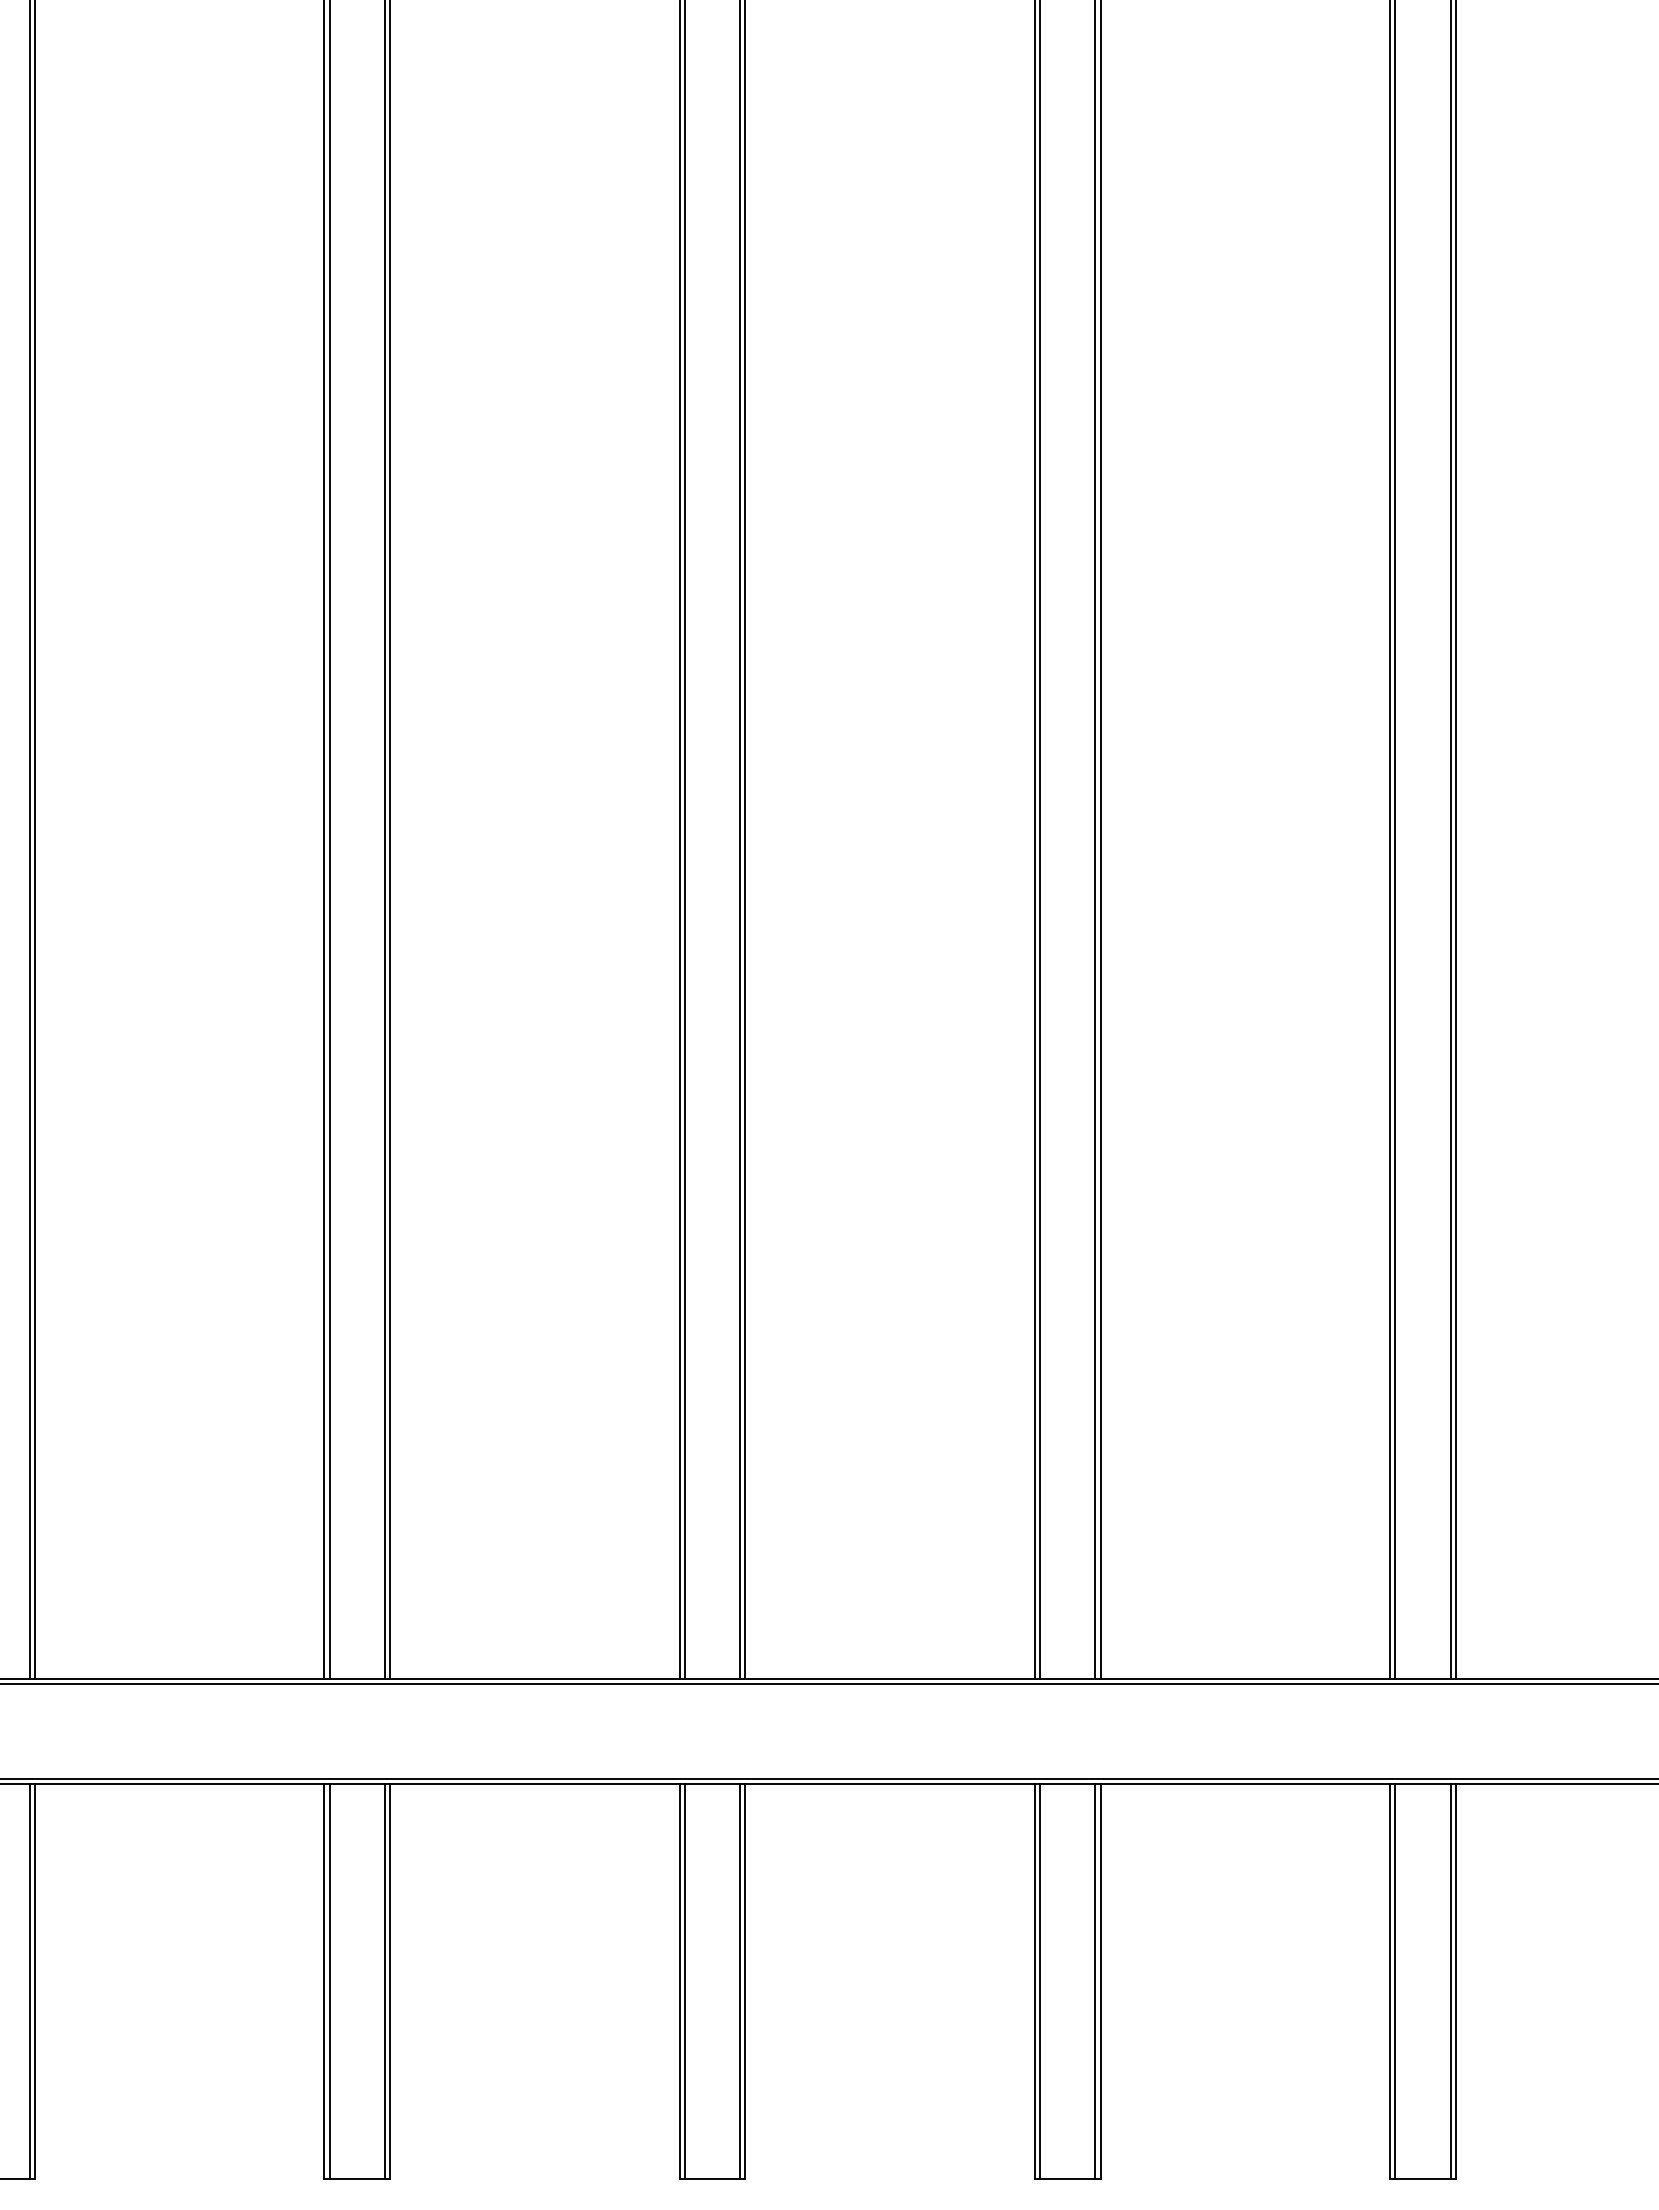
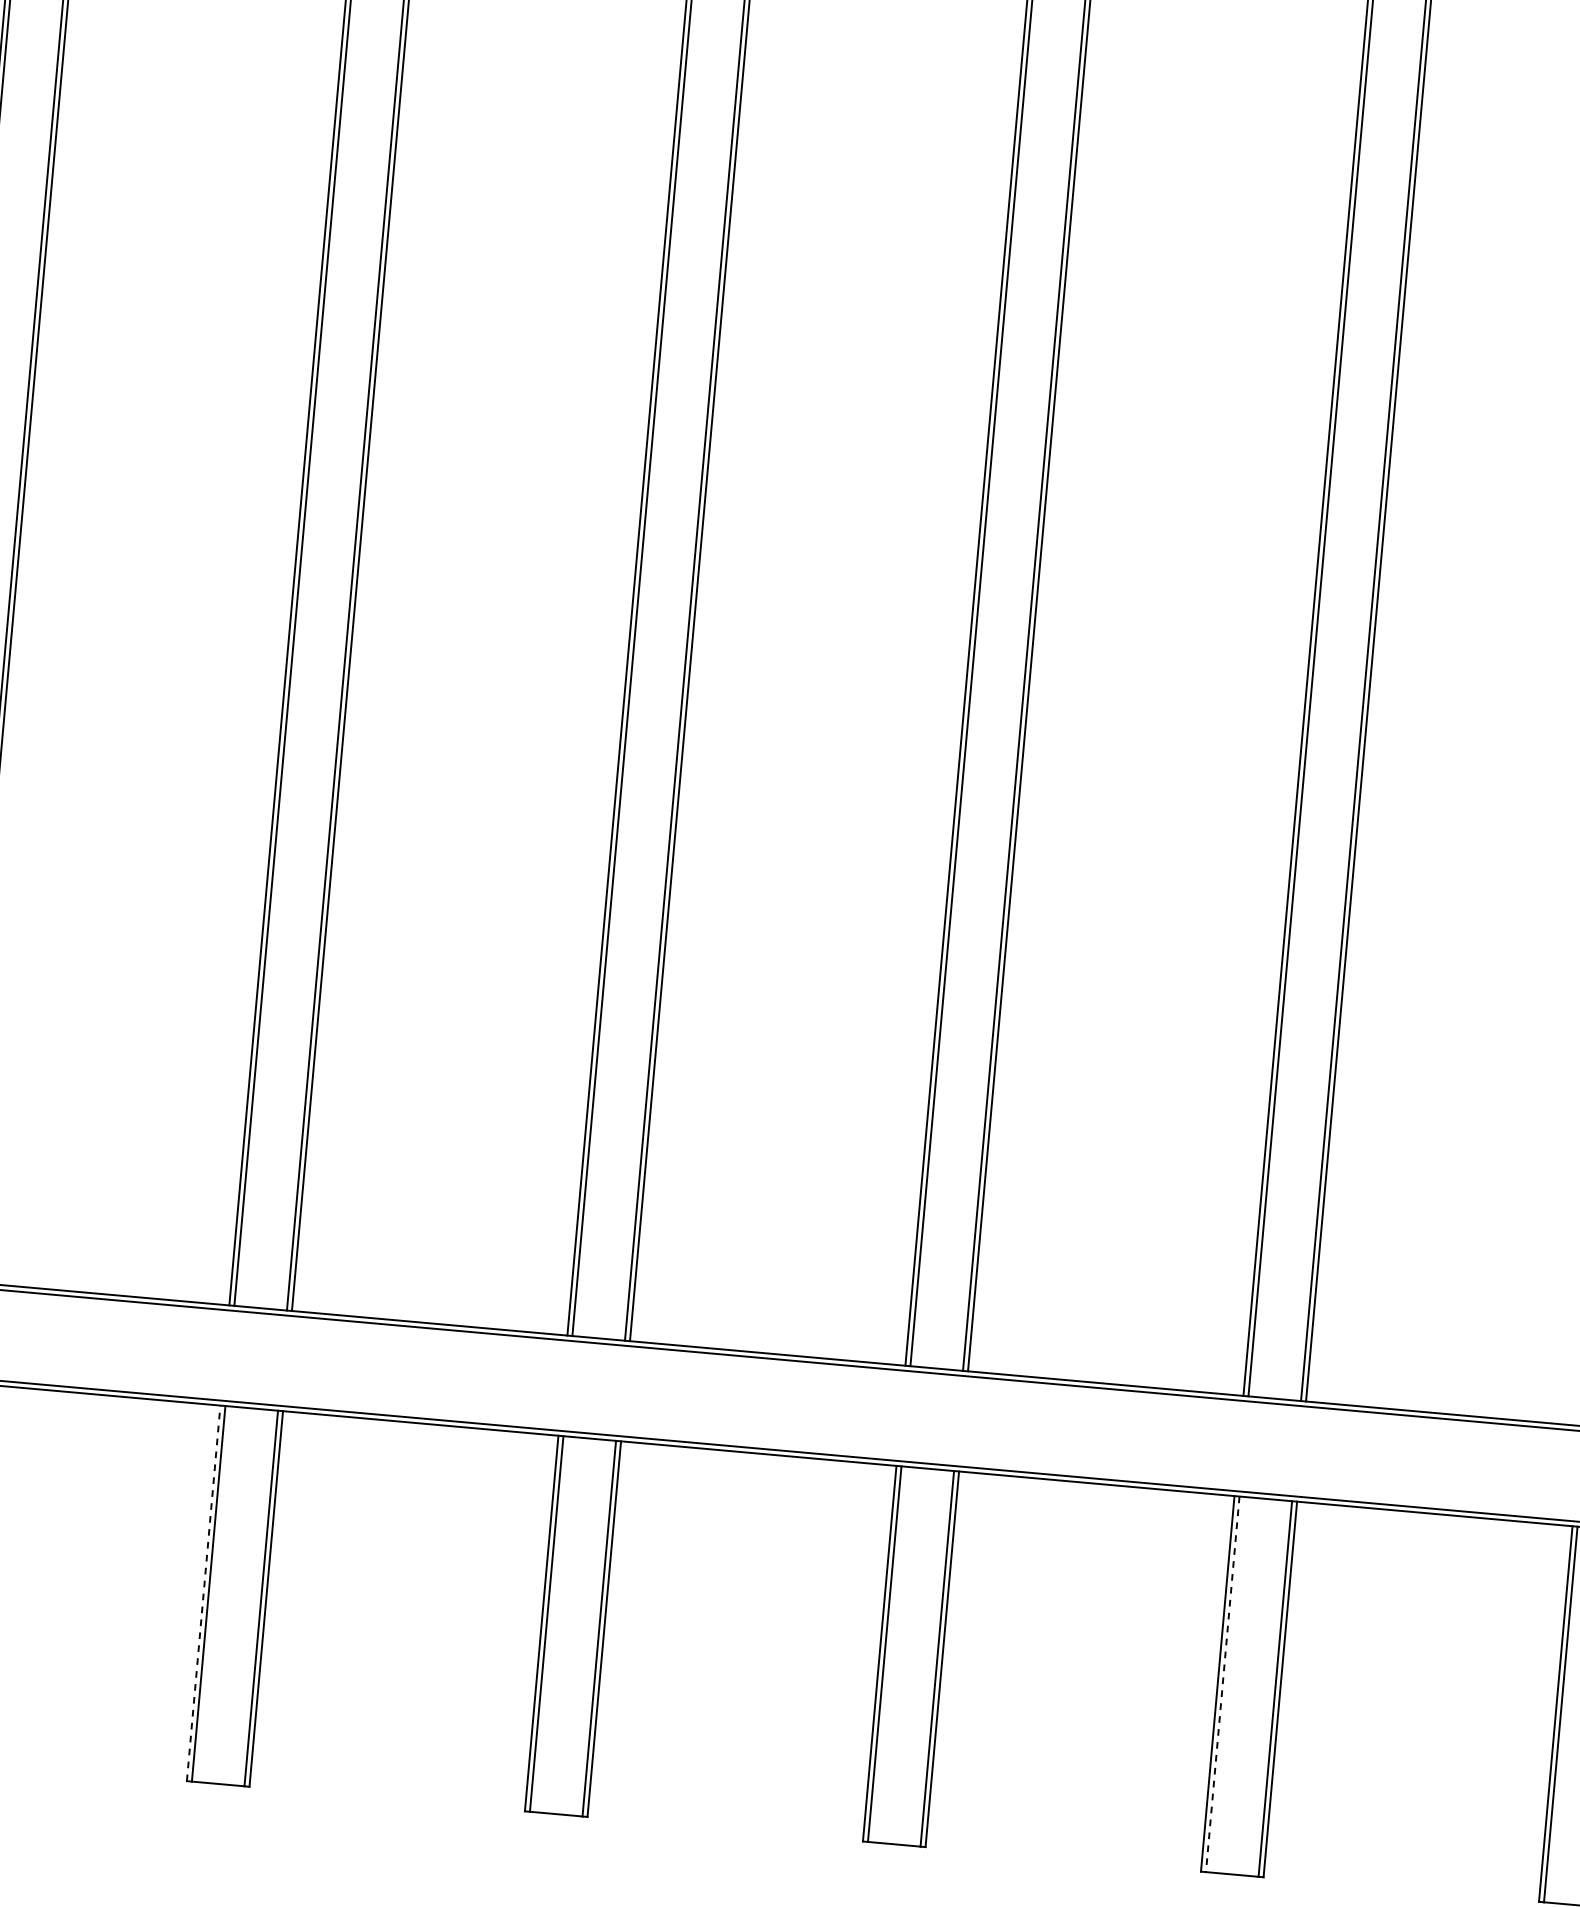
line: (324, 1981) -> (203, 1593), solid -> dashed
line: (1395, 1982) -> (1222, 1685), solid -> dashed

